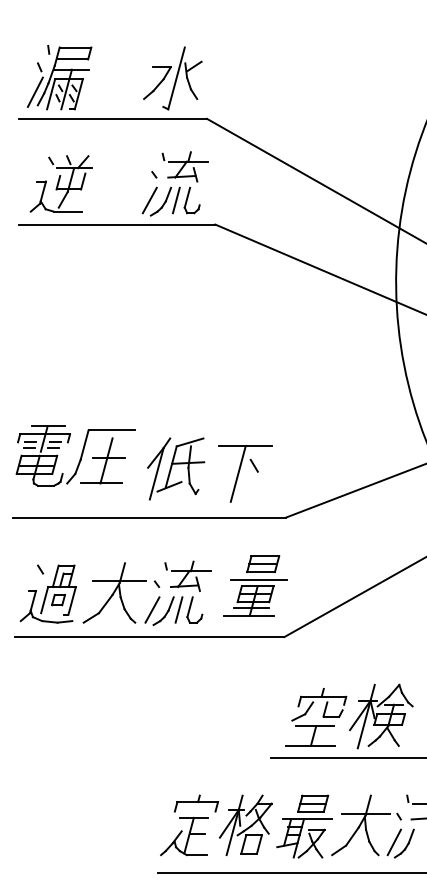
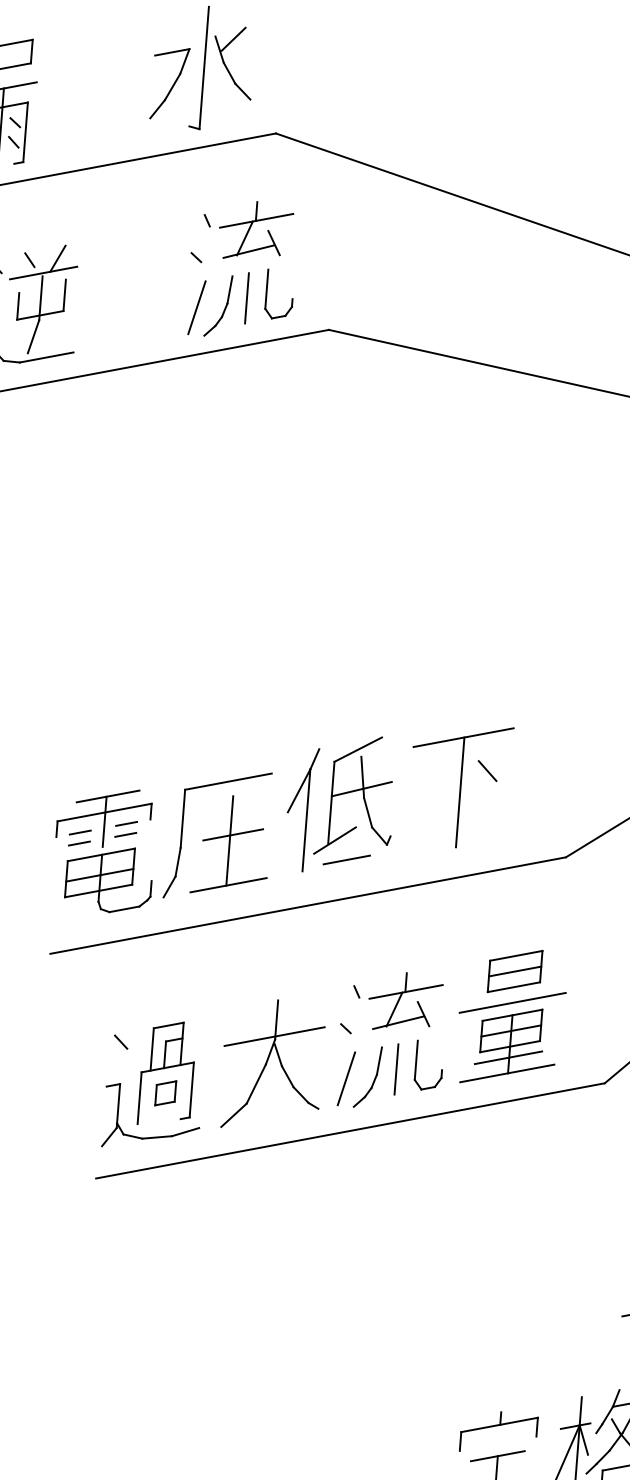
part: (75, 455) -> (169, 841), moved
line: (173, 497) -> (346, 859), added
part: (255, 585) -> (508, 1014), moved

